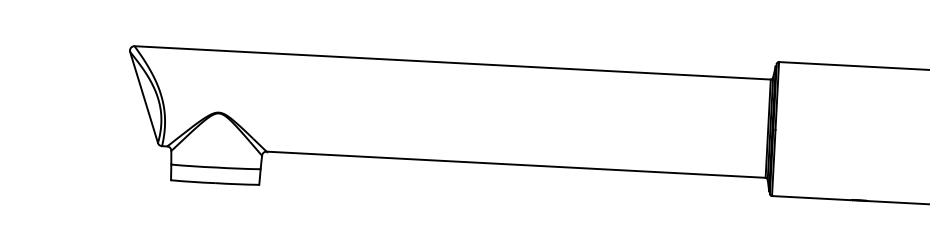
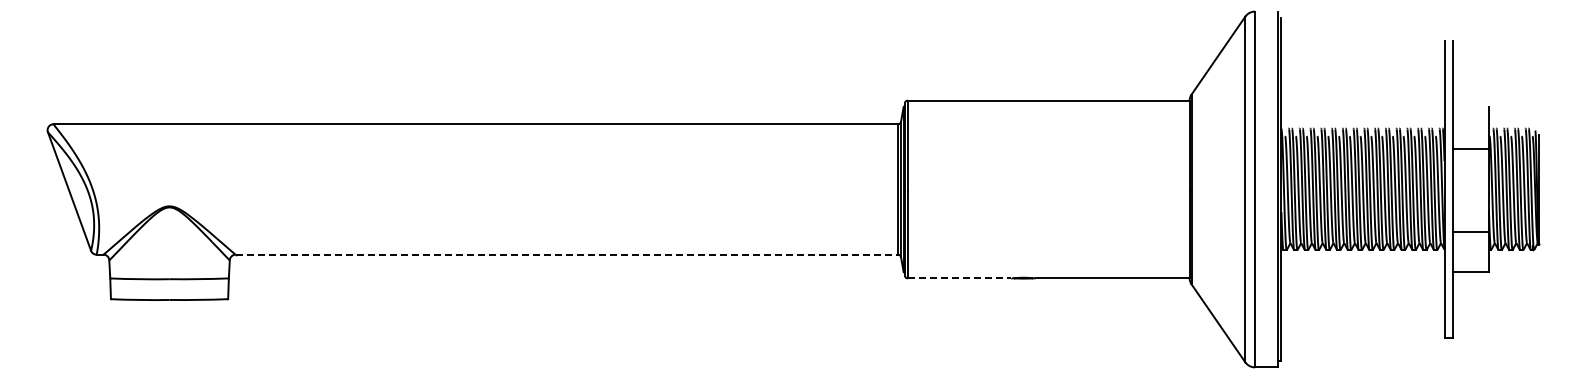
line: (516, 164) -> (567, 254), solid -> dashed
line: (810, 198) -> (959, 278), solid -> dashed

